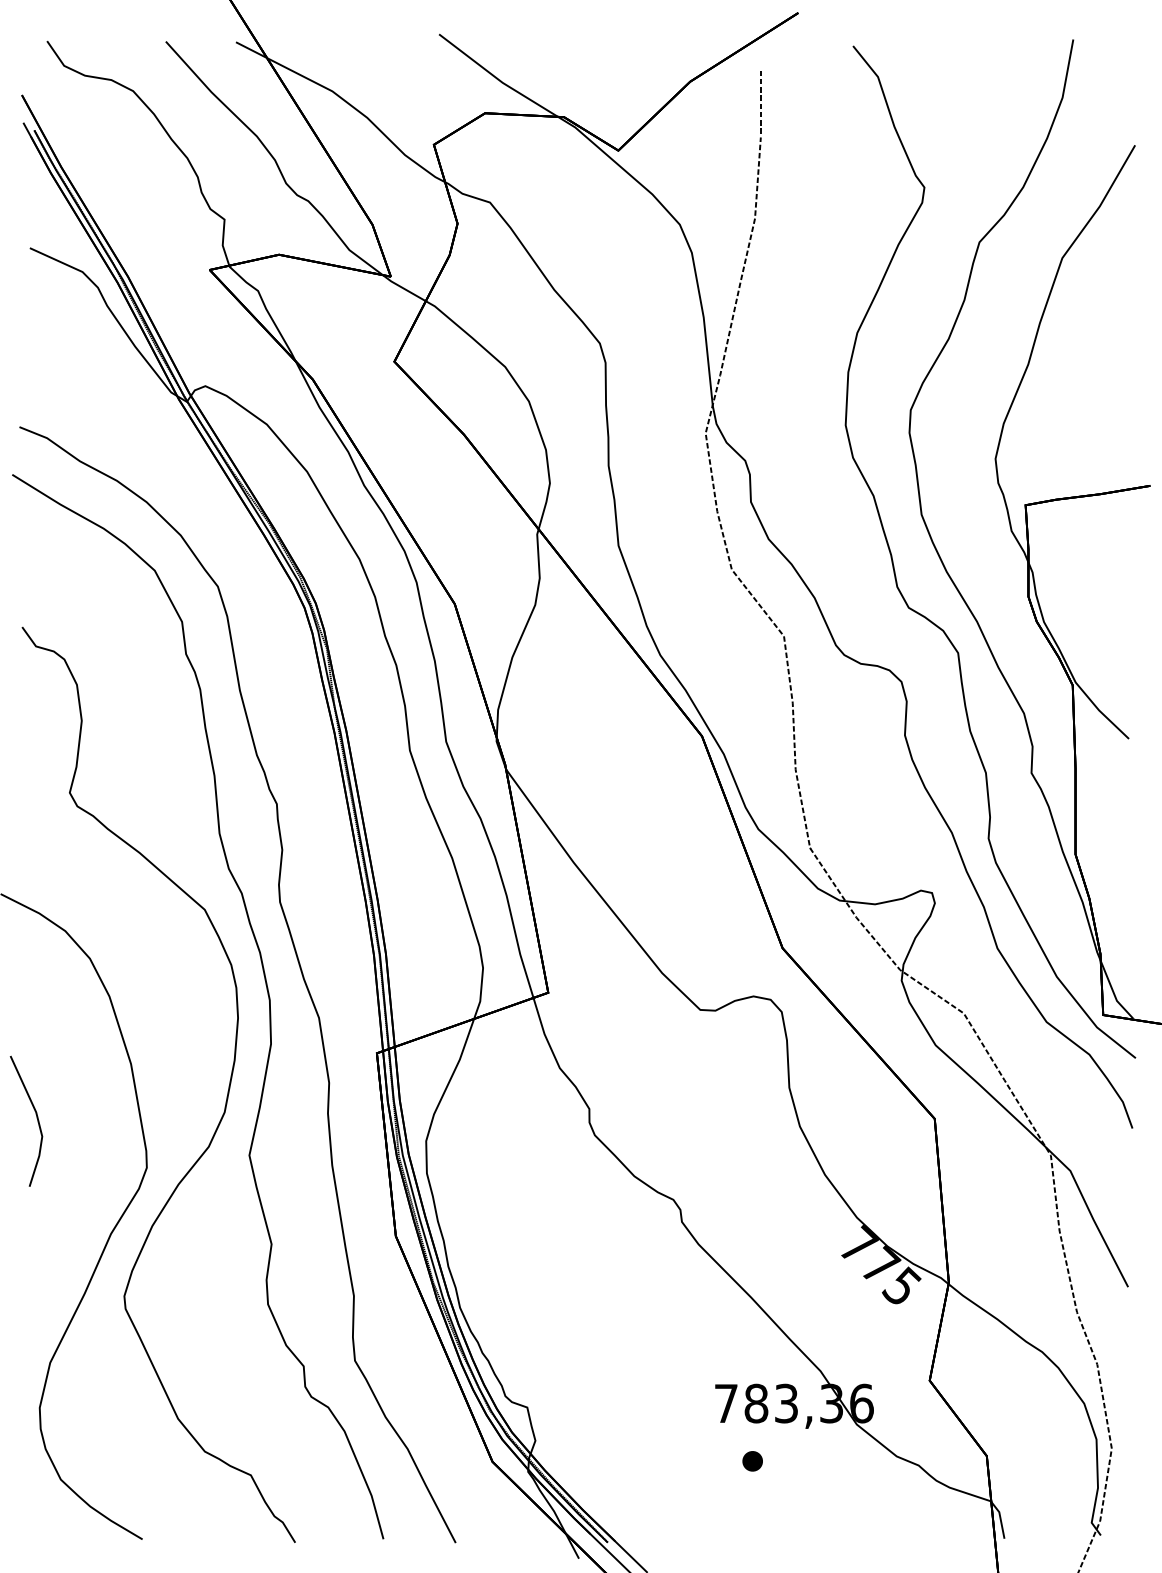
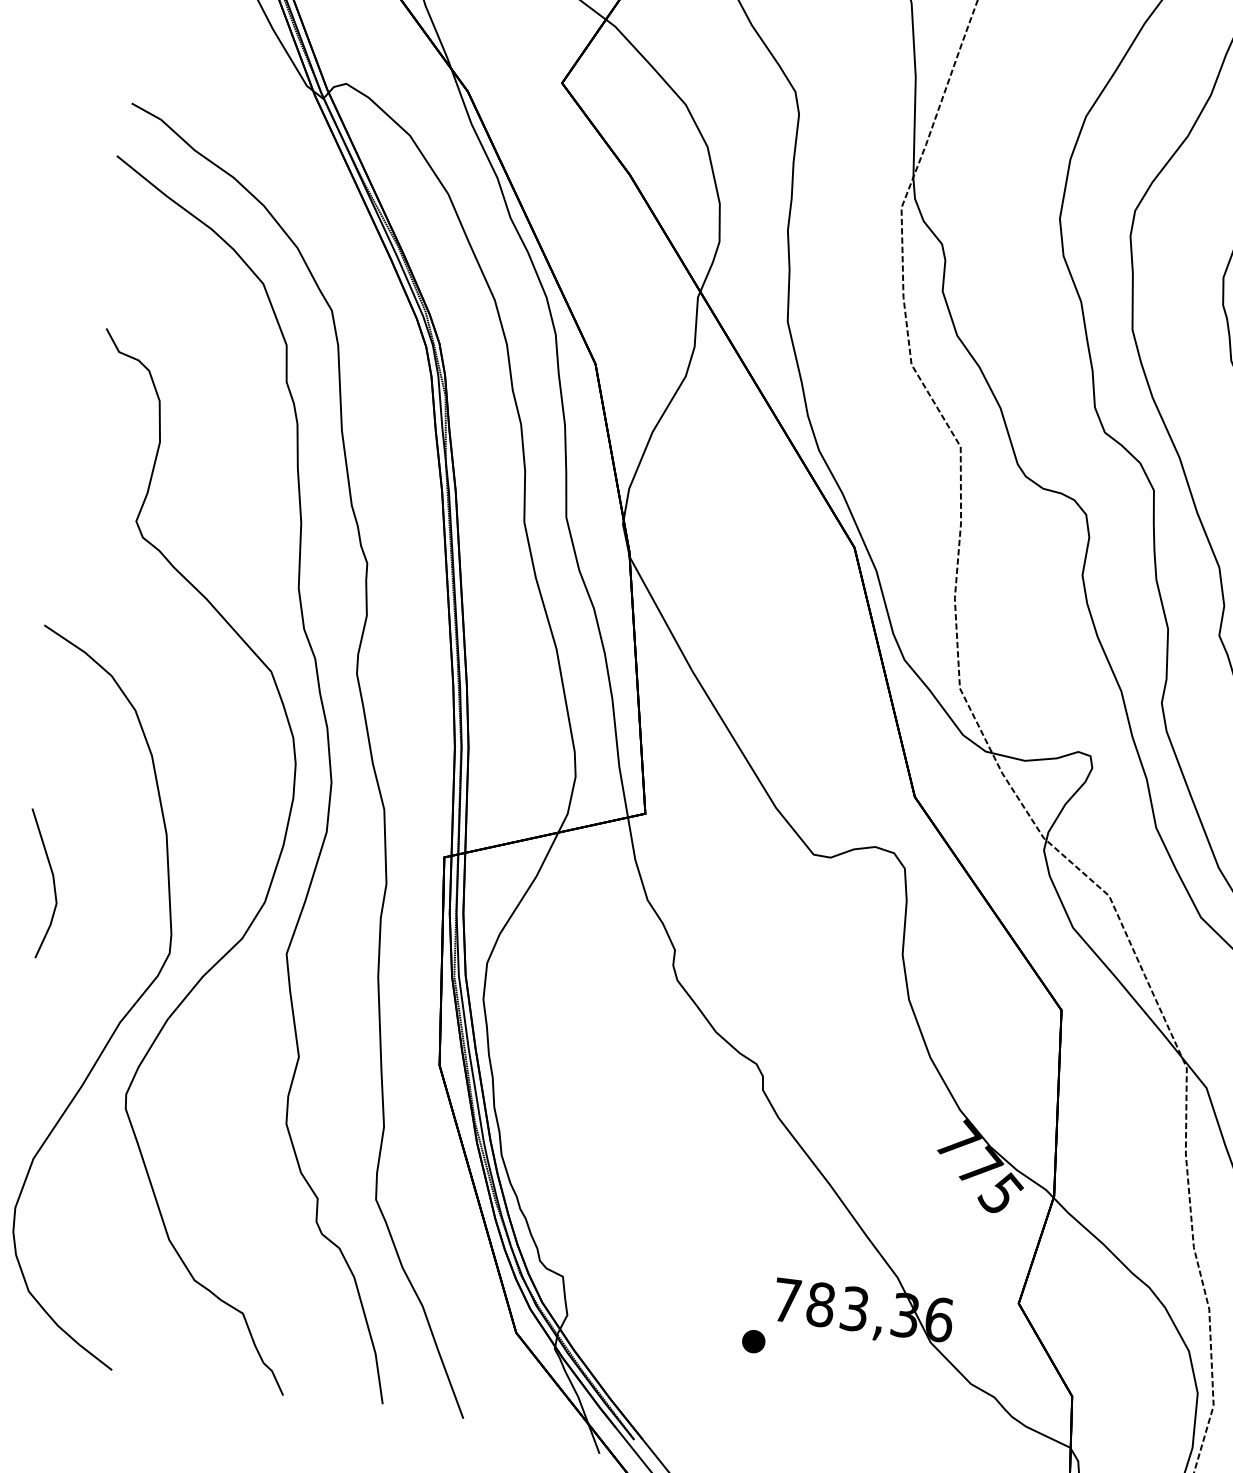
part: (752, 1461) -> (753, 1341), moved

